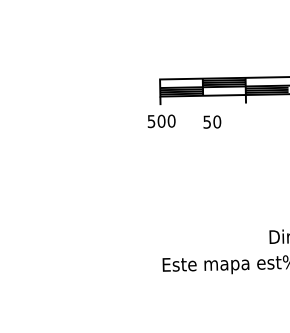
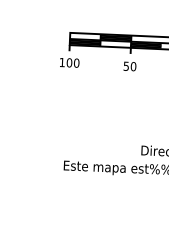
text: (151, 121) -> (62, 62), 500 -> 100
text: (212, 121) -> (130, 66), moved

